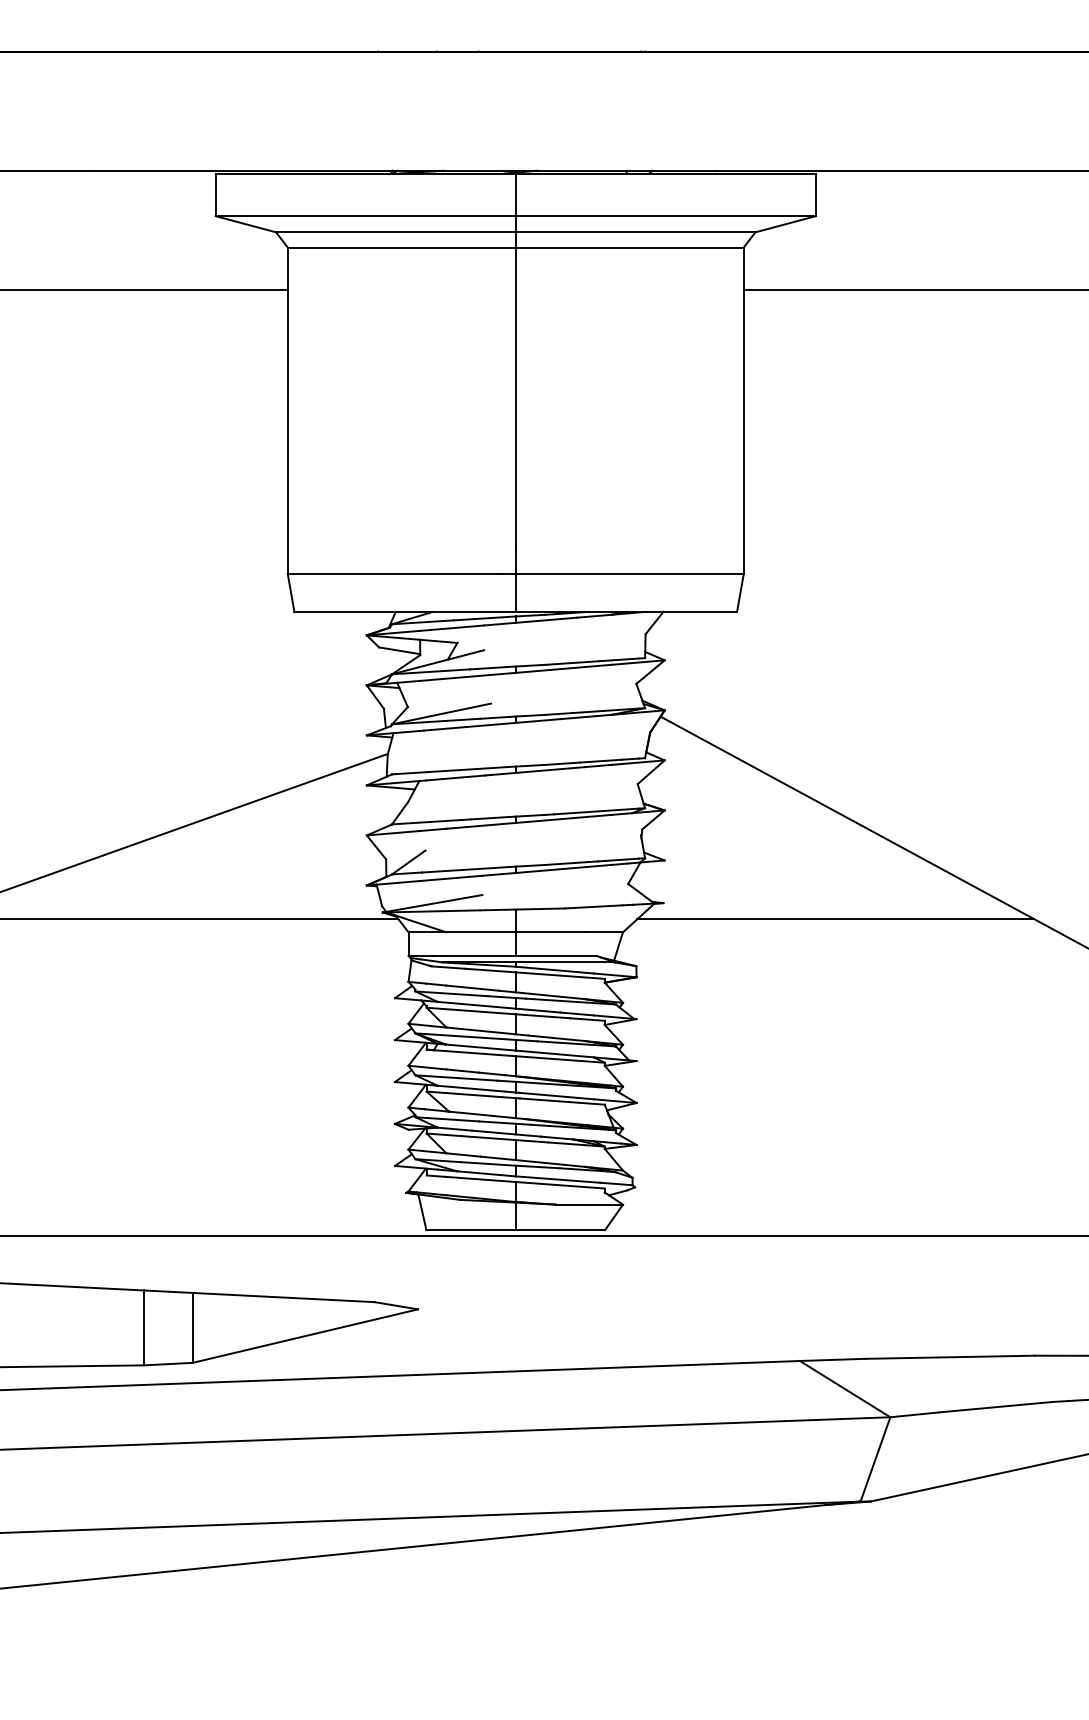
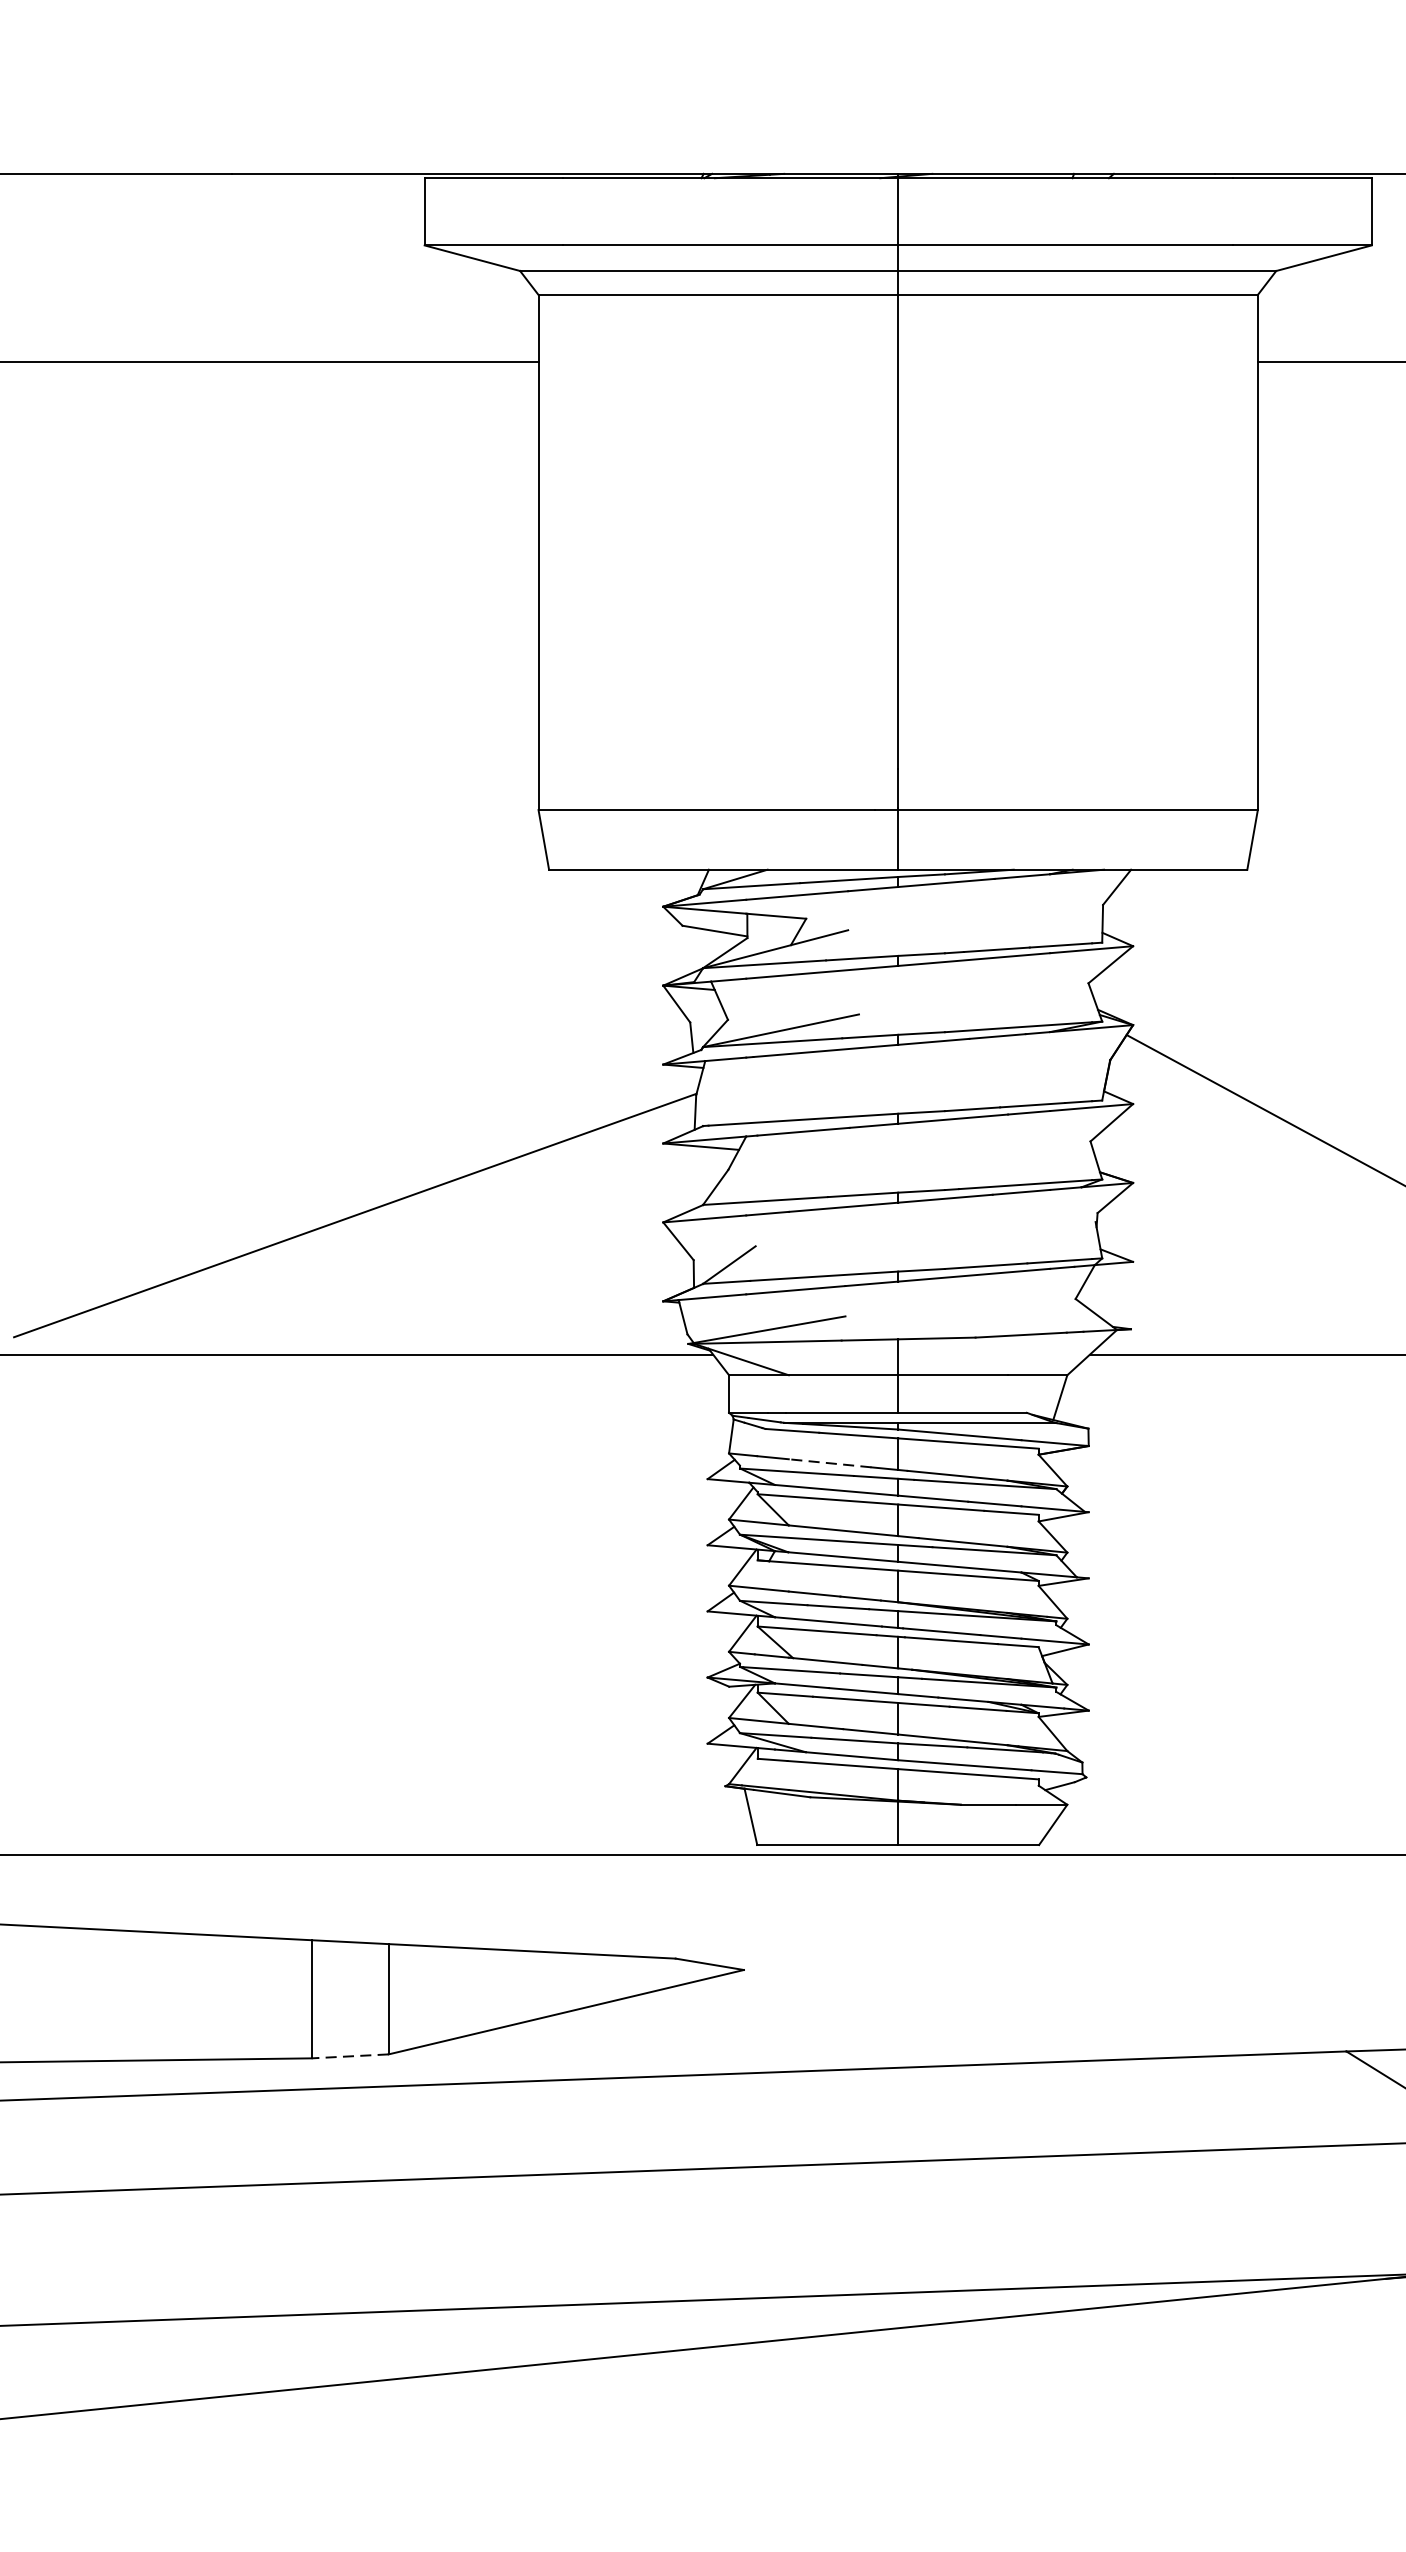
line: (472, 988) -> (829, 1463), solid -> dashed
line: (167, 1364) -> (348, 2056), solid -> dashed

